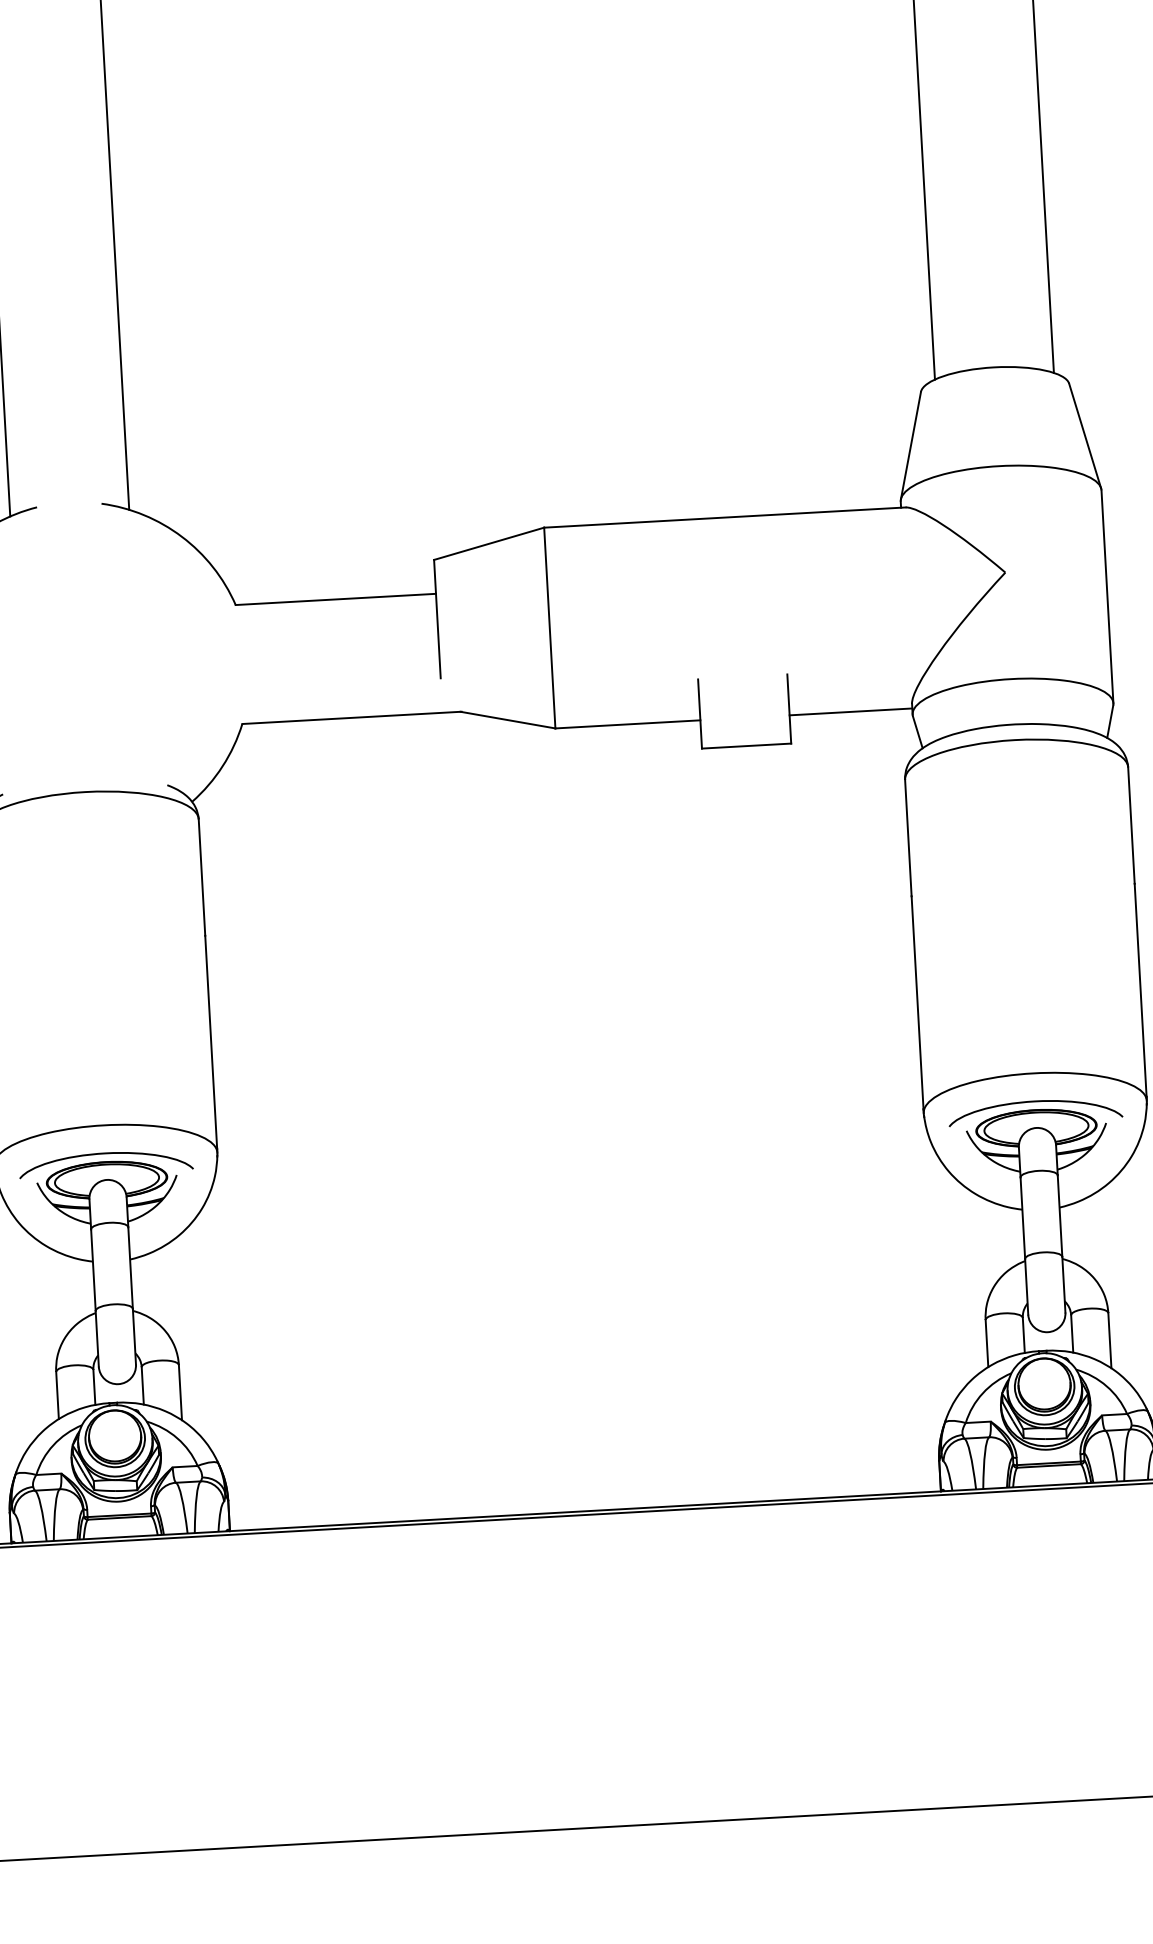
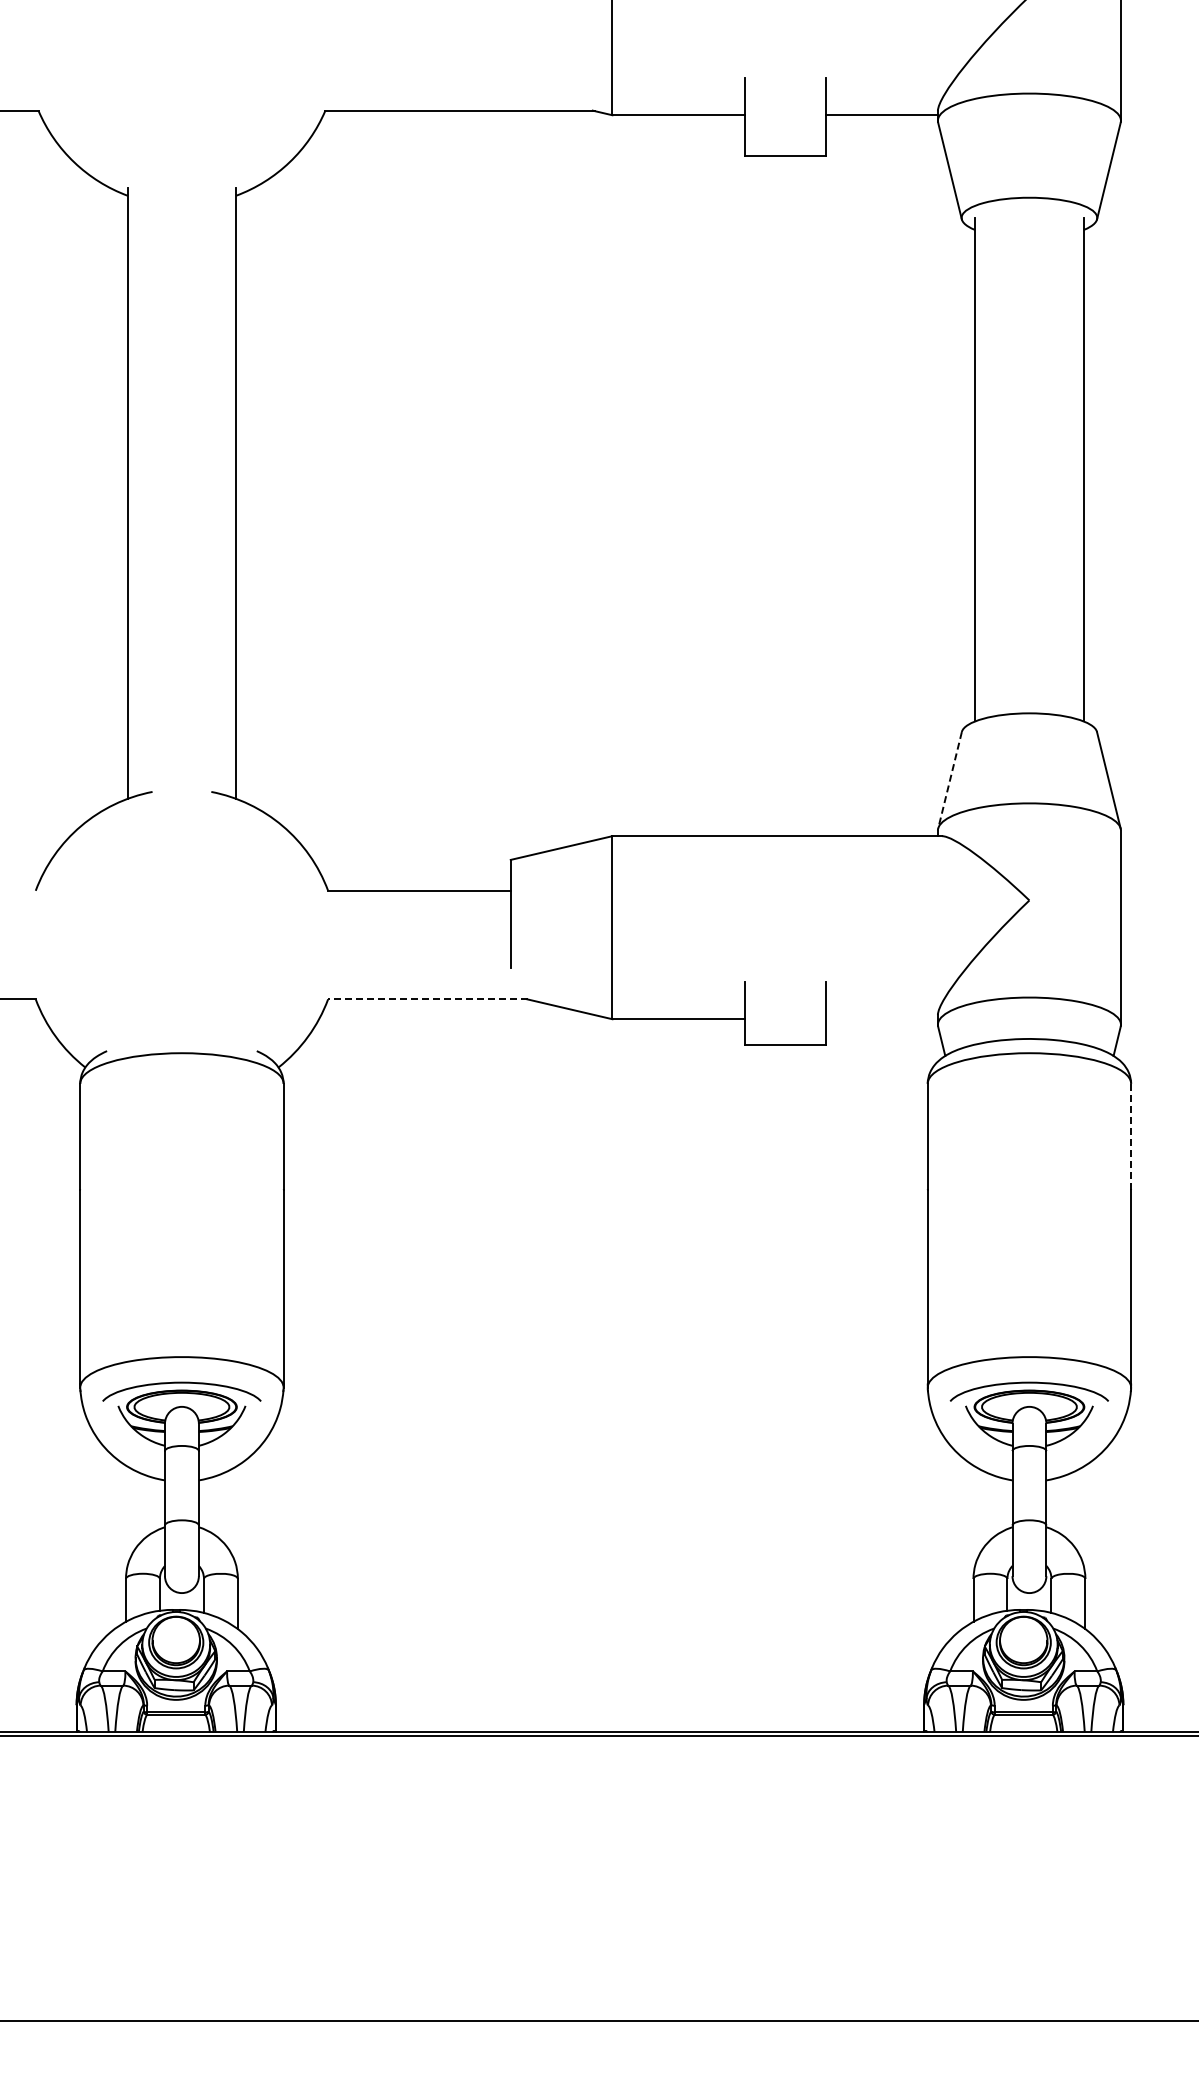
line: (911, 445) -> (950, 780), solid -> dashed
line: (850, 712) -> (881, 1019), removed
line: (352, 718) -> (428, 999), solid -> dashed
line: (1131, 825) -> (1131, 1136), solid -> dashed

